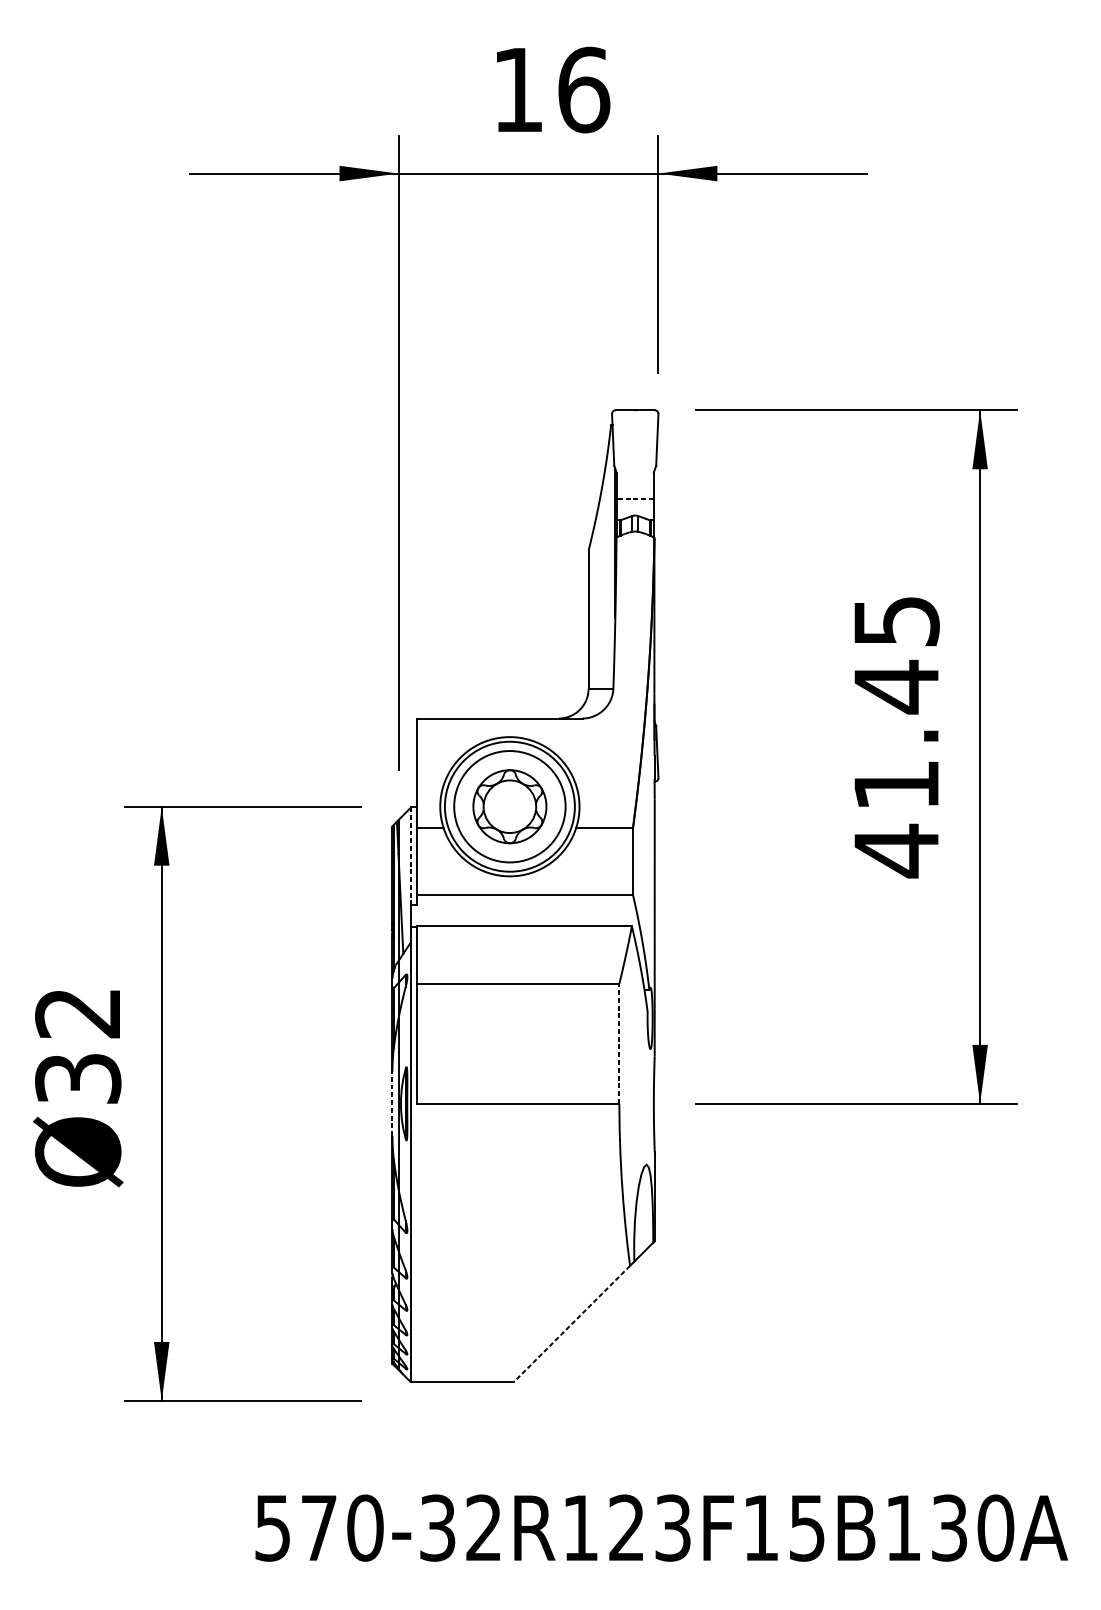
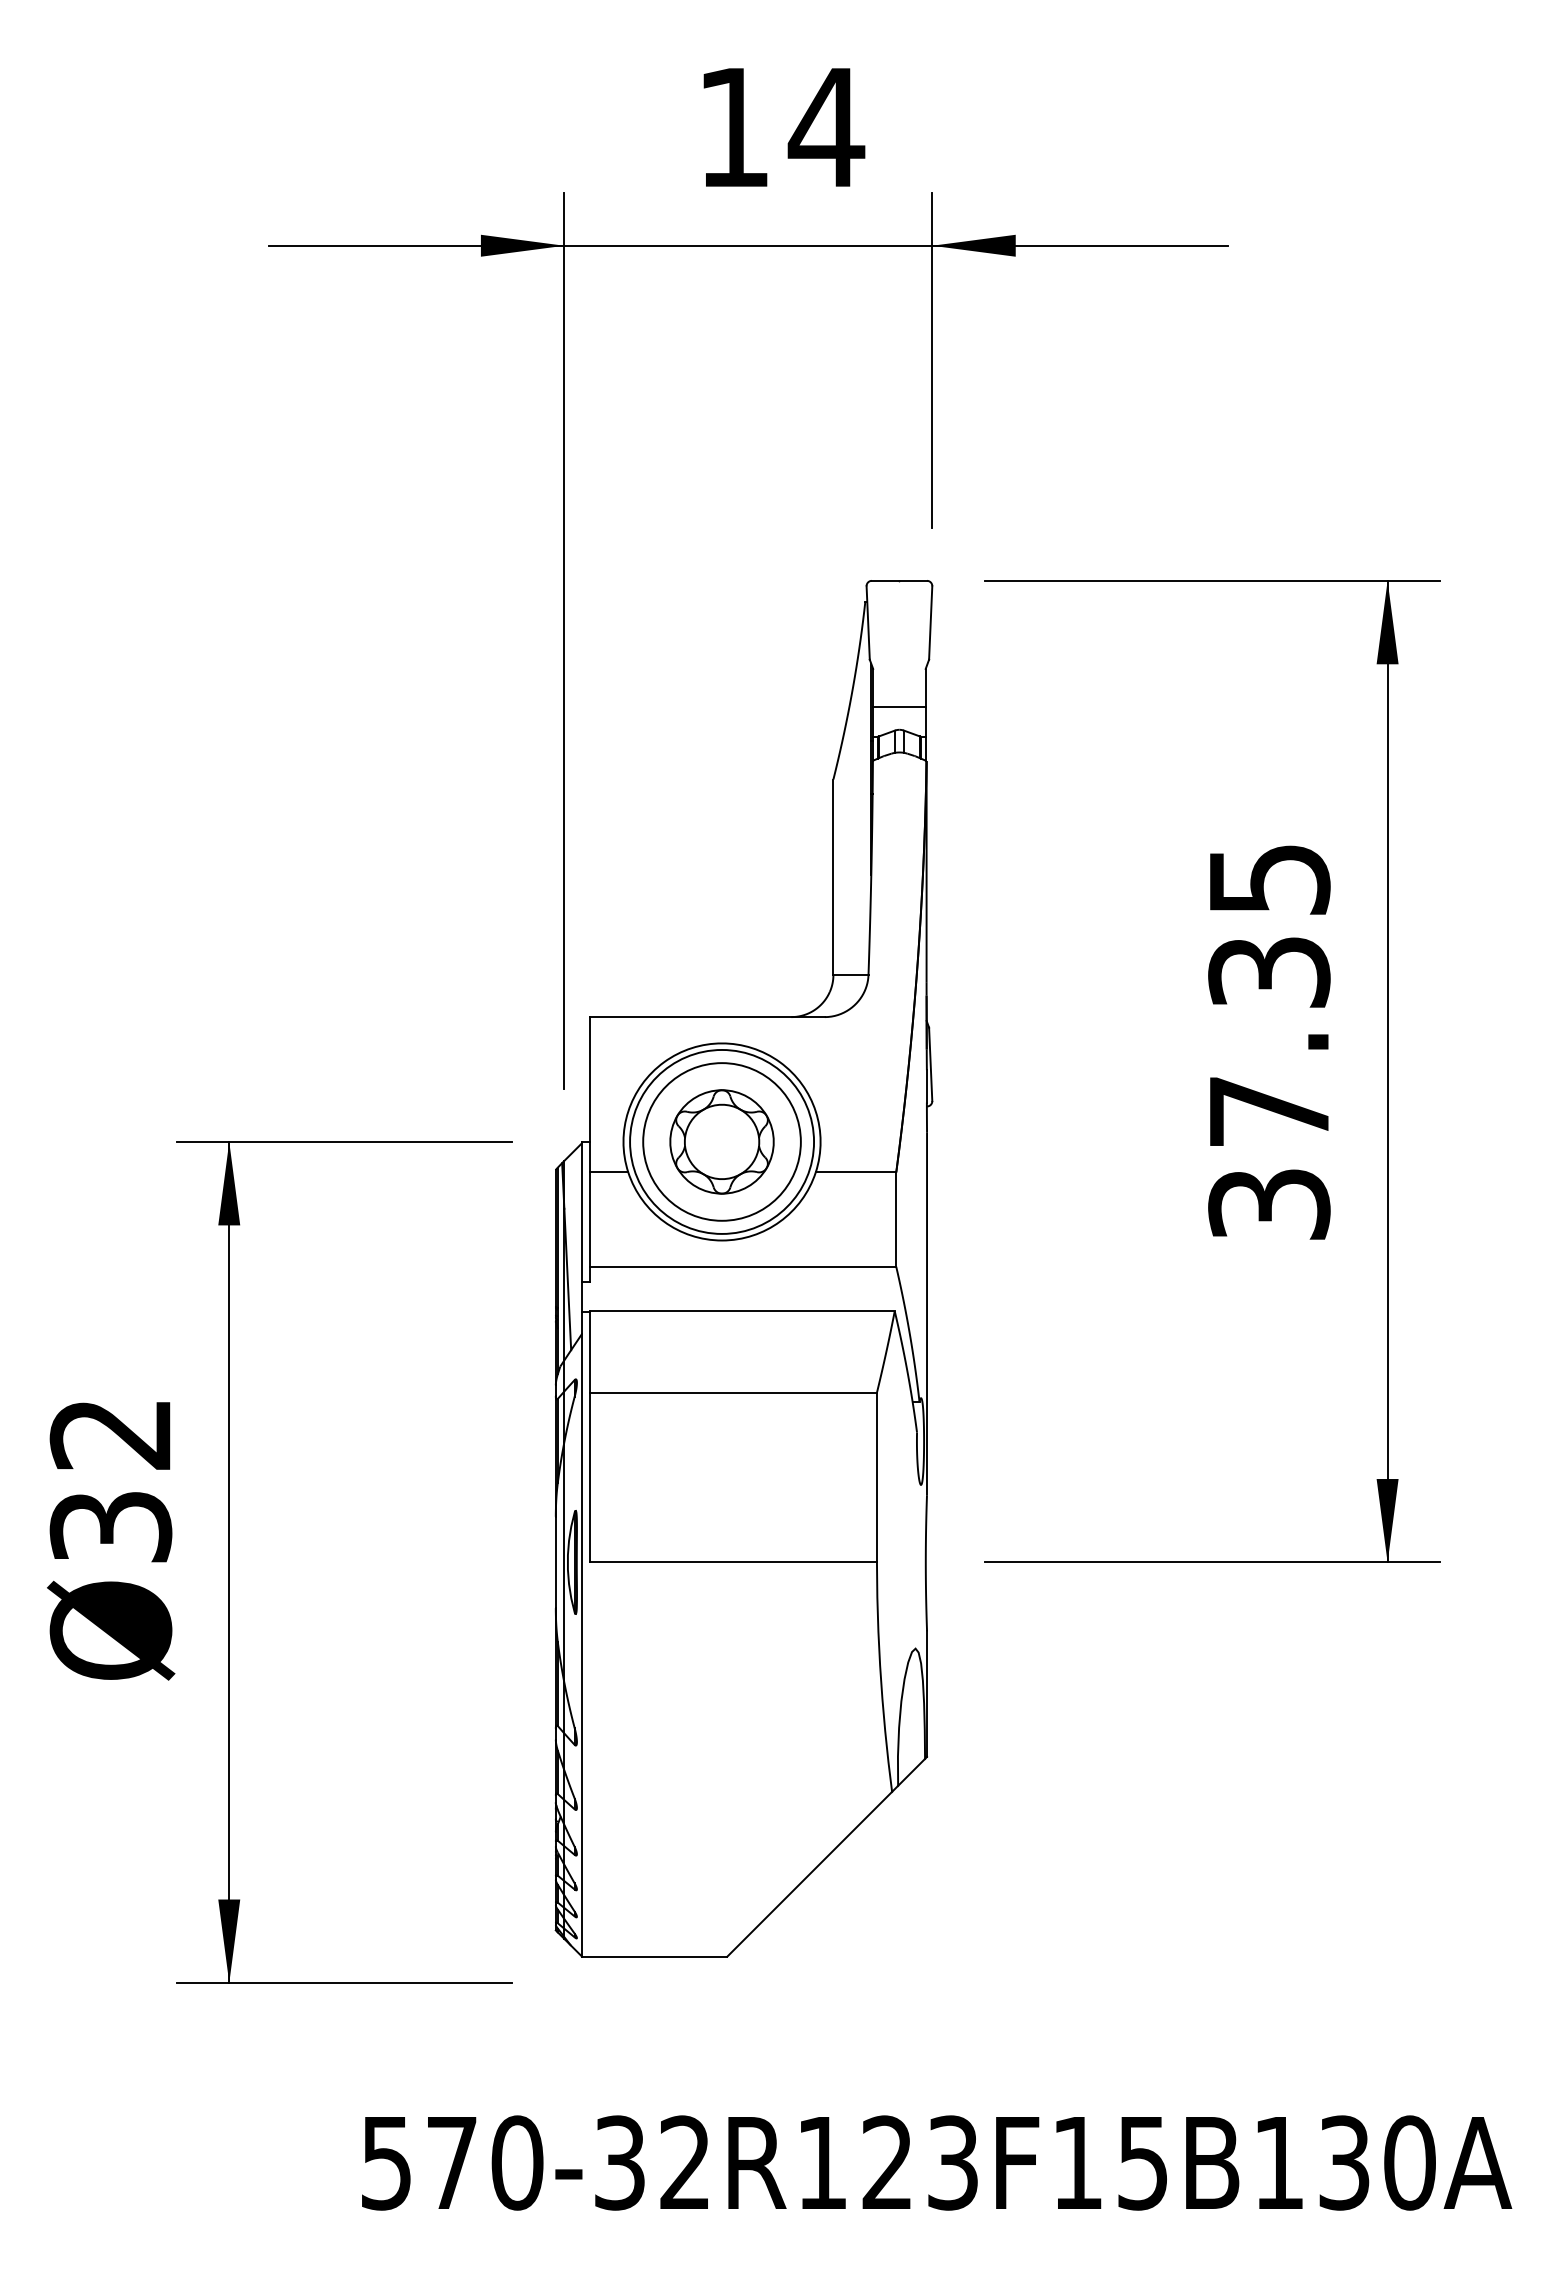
text: (583, 90) -> (826, 127), 16 -> 14
line: (634, 499) -> (898, 707), dashed -> solid
text: (896, 768) -> (1269, 1088), 41.45 -> 37.35
line: (411, 855) -> (582, 1211), dashed -> solid
line: (619, 1043) -> (876, 1477), dashed -> solid
line: (392, 1103) -> (555, 1562), dashed -> solid
line: (571, 1324) -> (809, 1874), dashed -> solid

